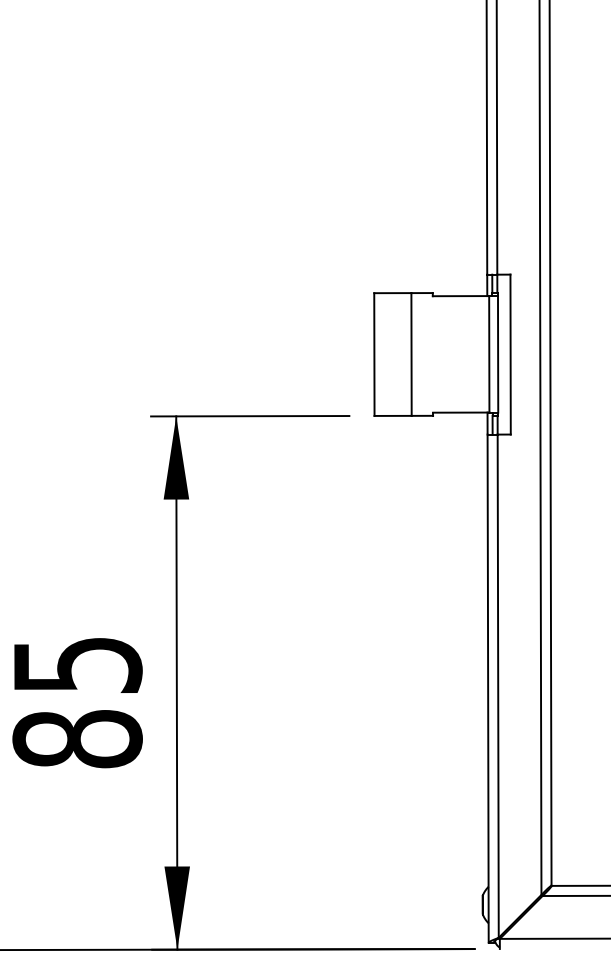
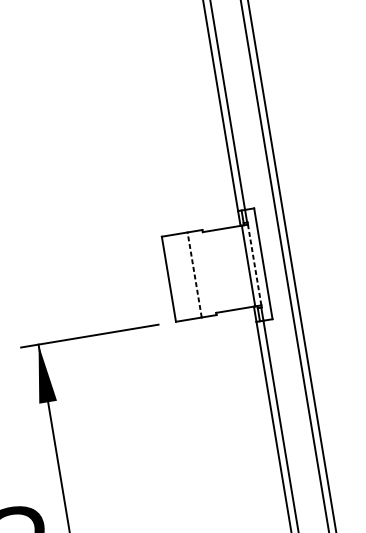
line: (498, 353) -> (254, 264), solid -> dashed
line: (411, 354) -> (194, 274), solid -> dashed

